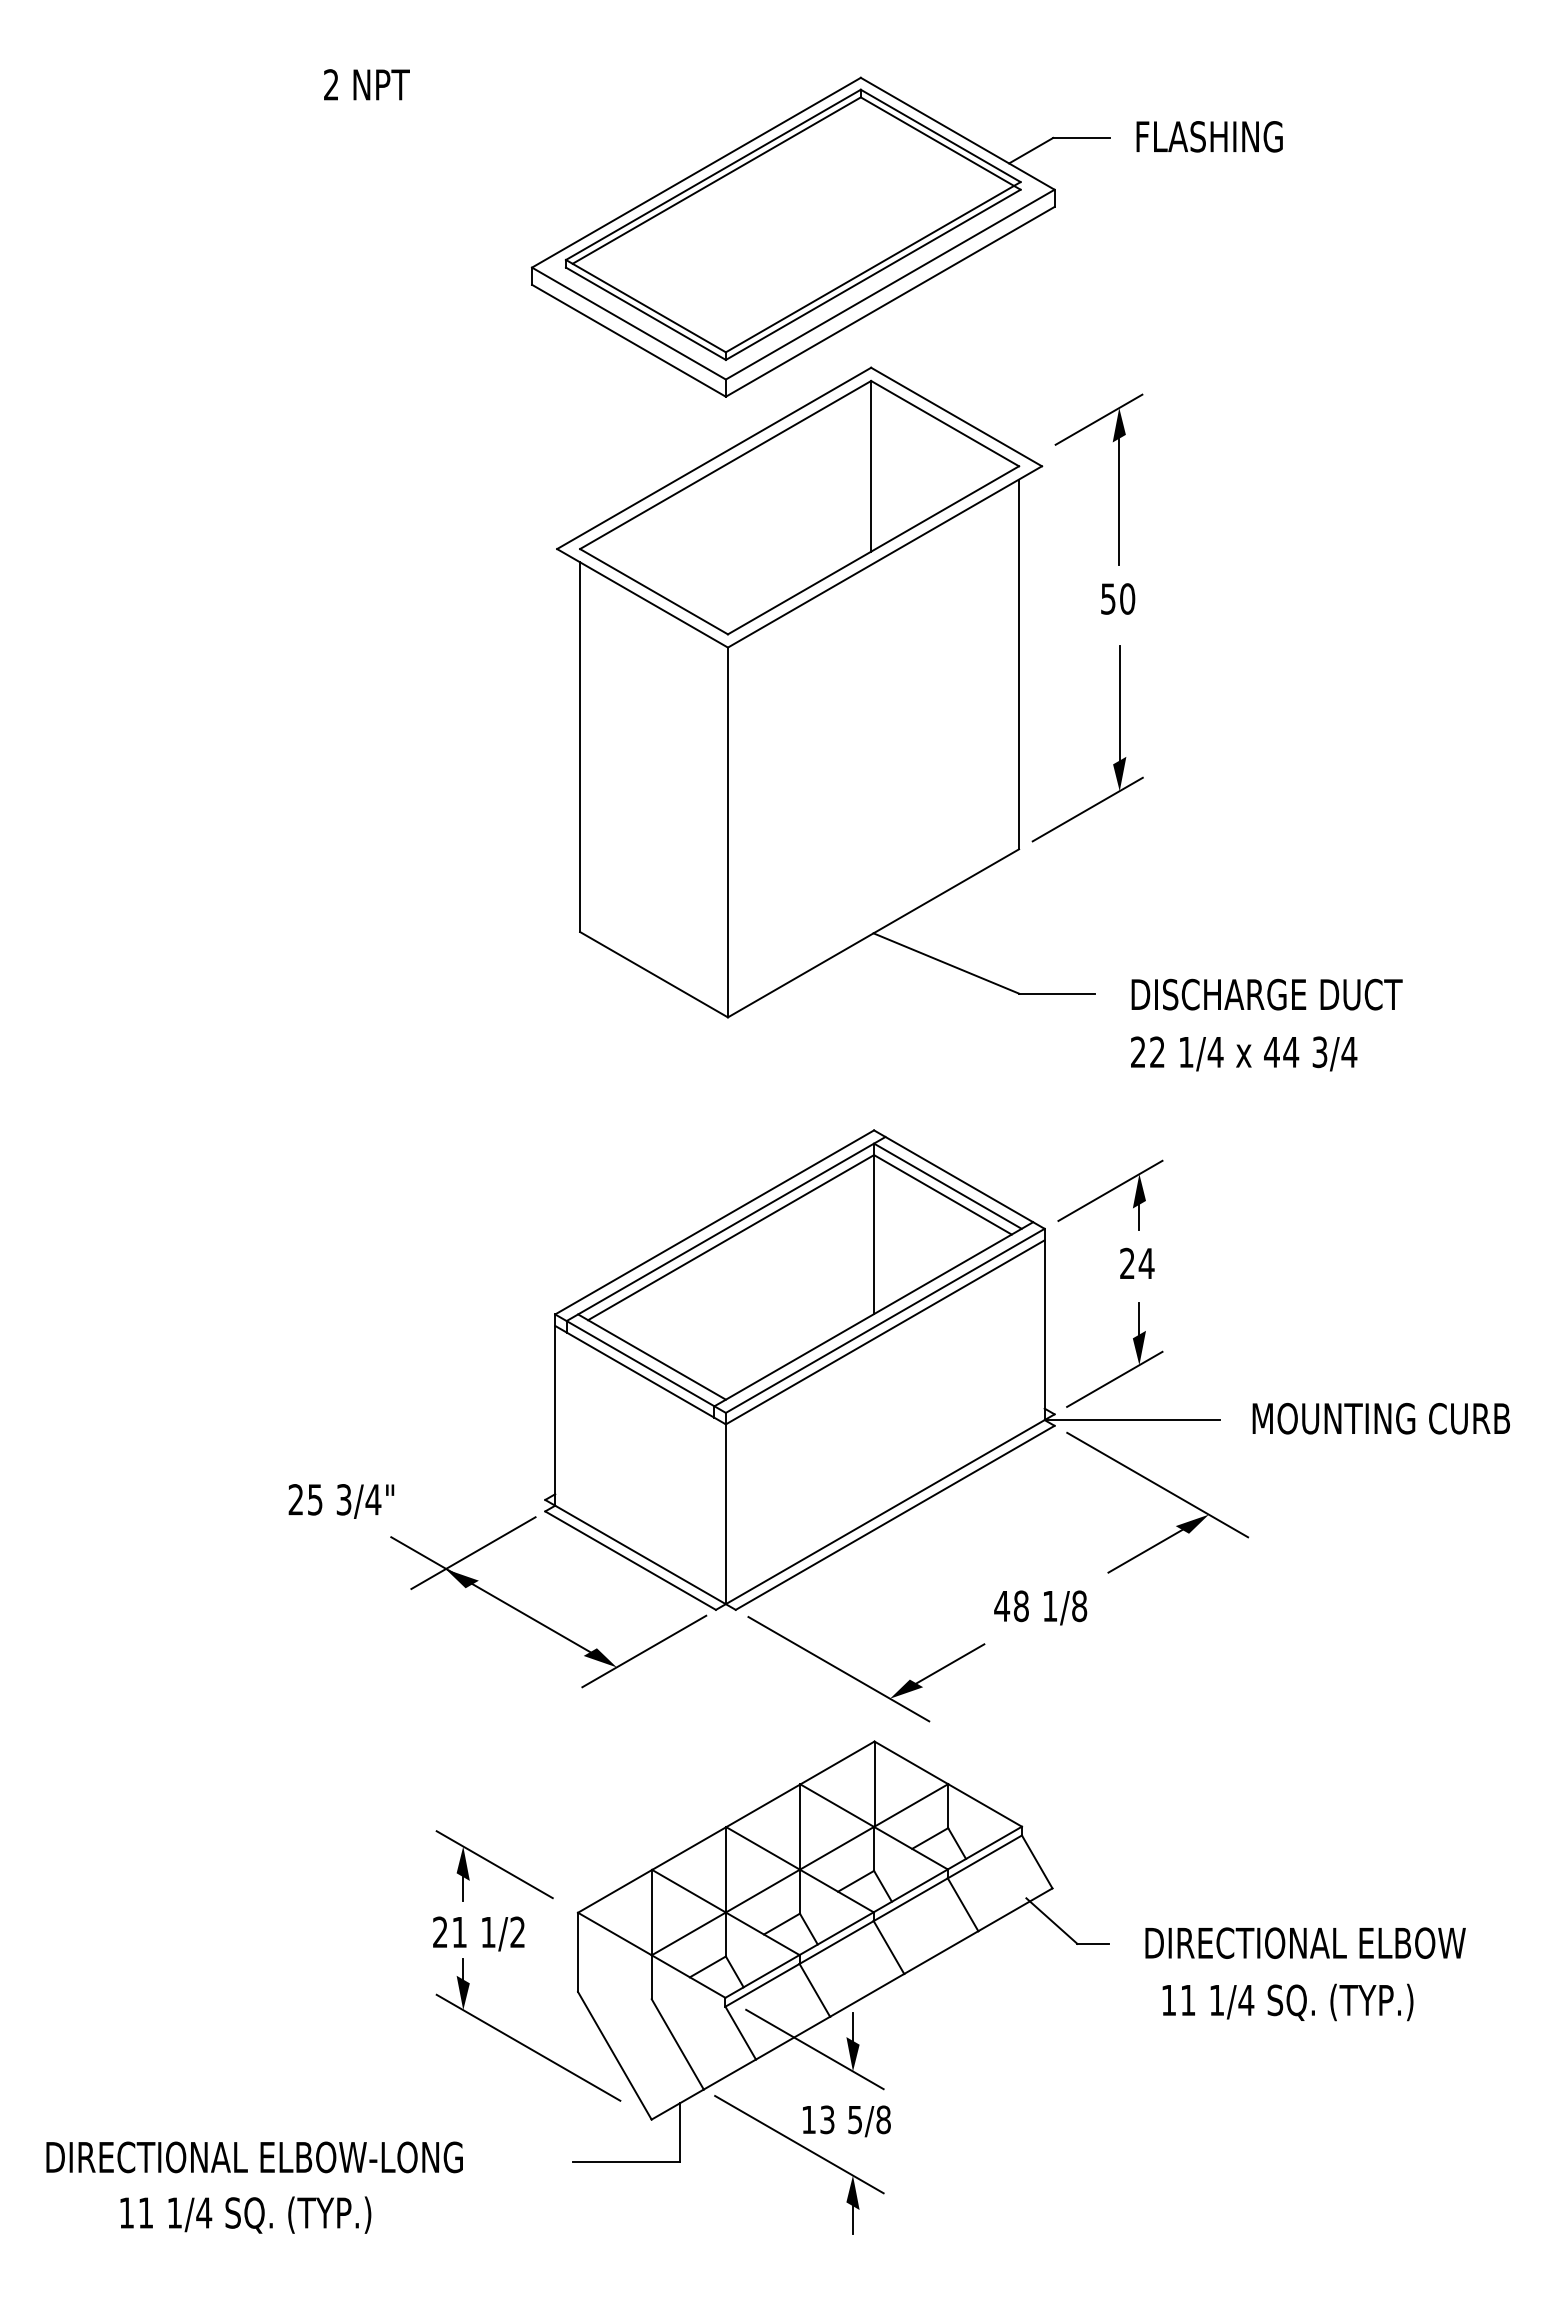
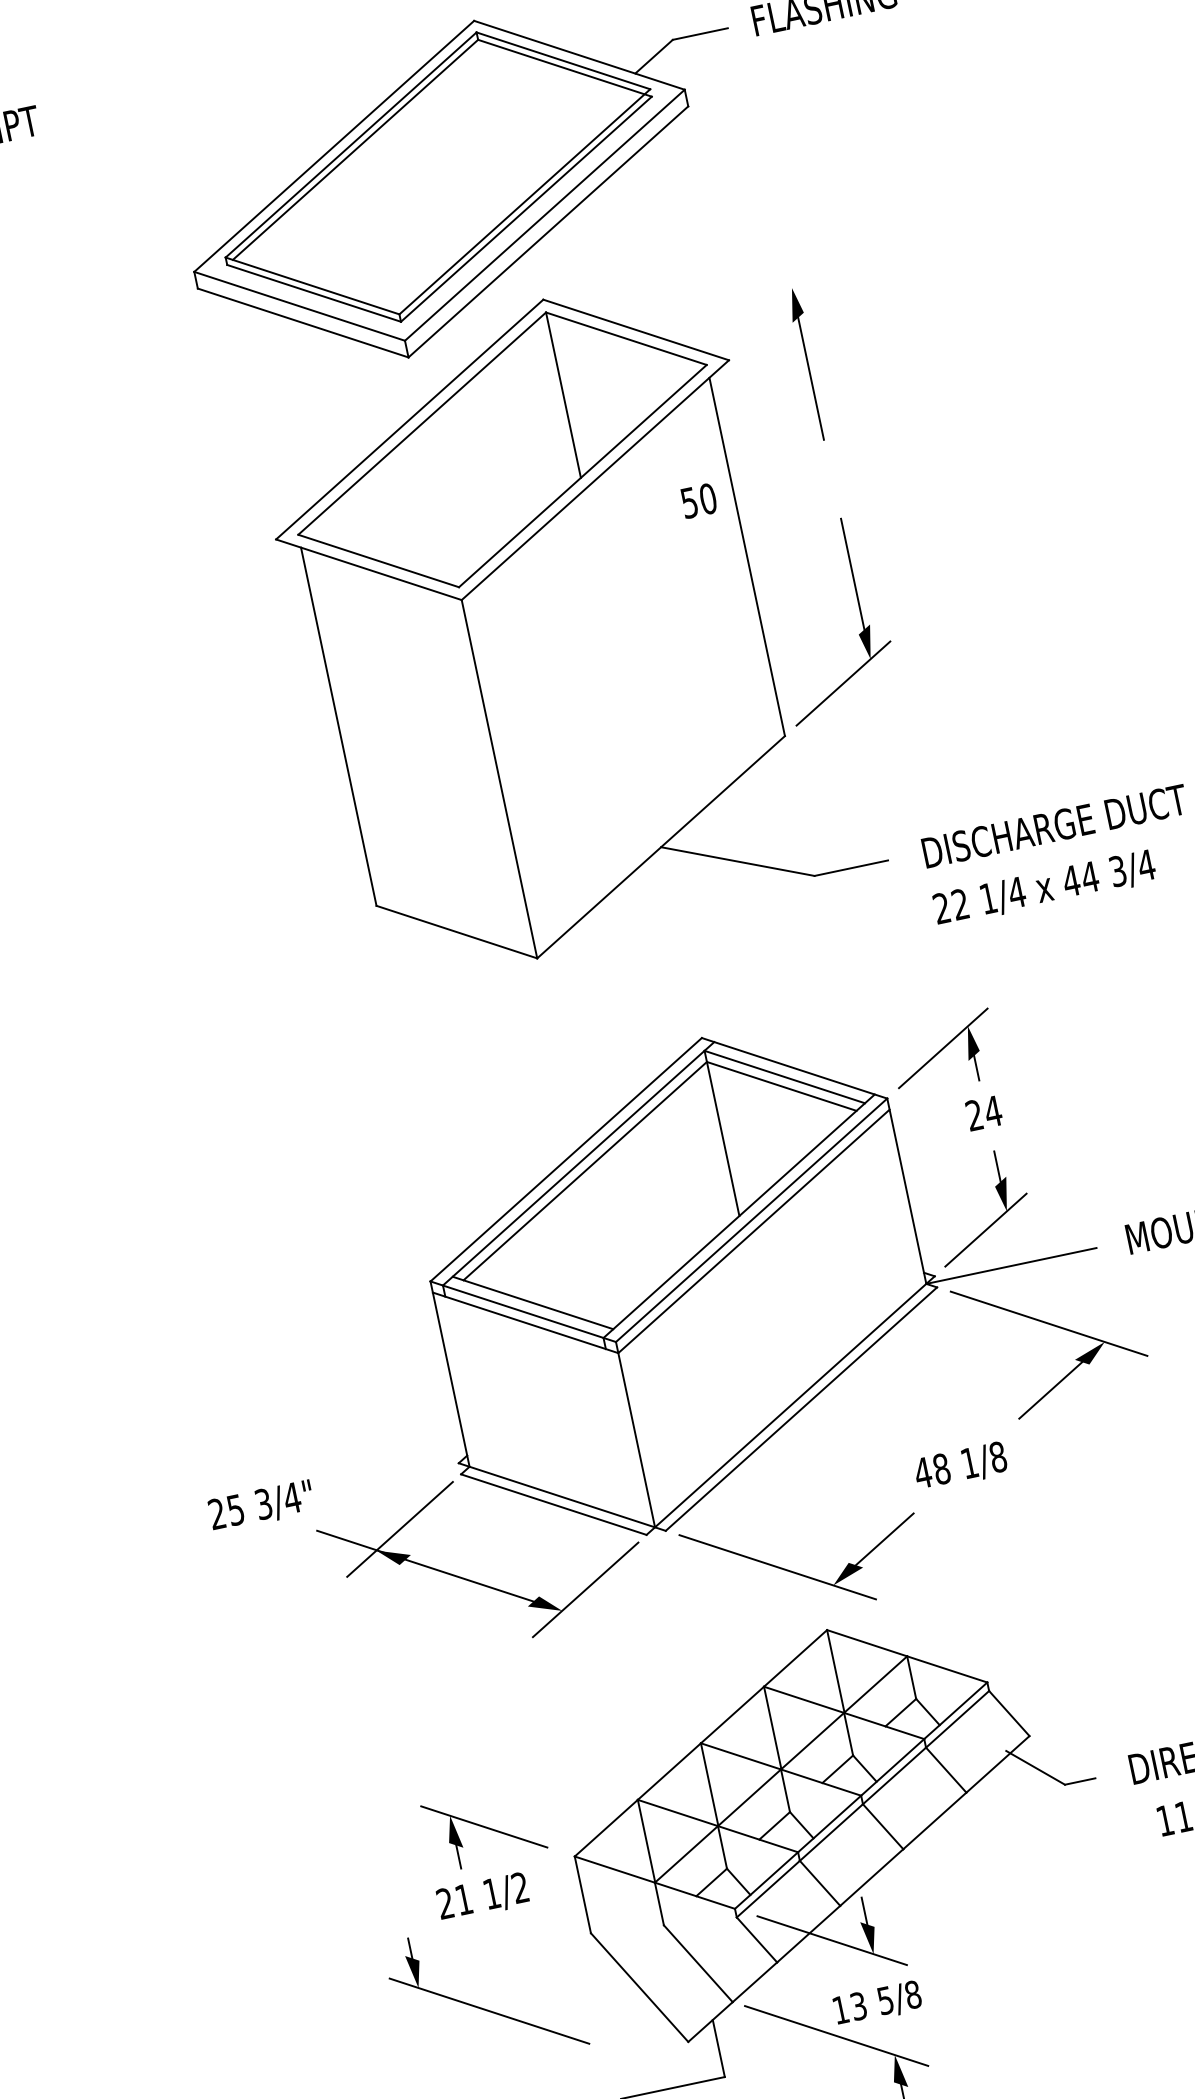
line: (1098, 419) -> (774, 303), removed
text: (1118, 598) -> (699, 500), moved
part: (521, 2042) -> (481, 2007), moved

